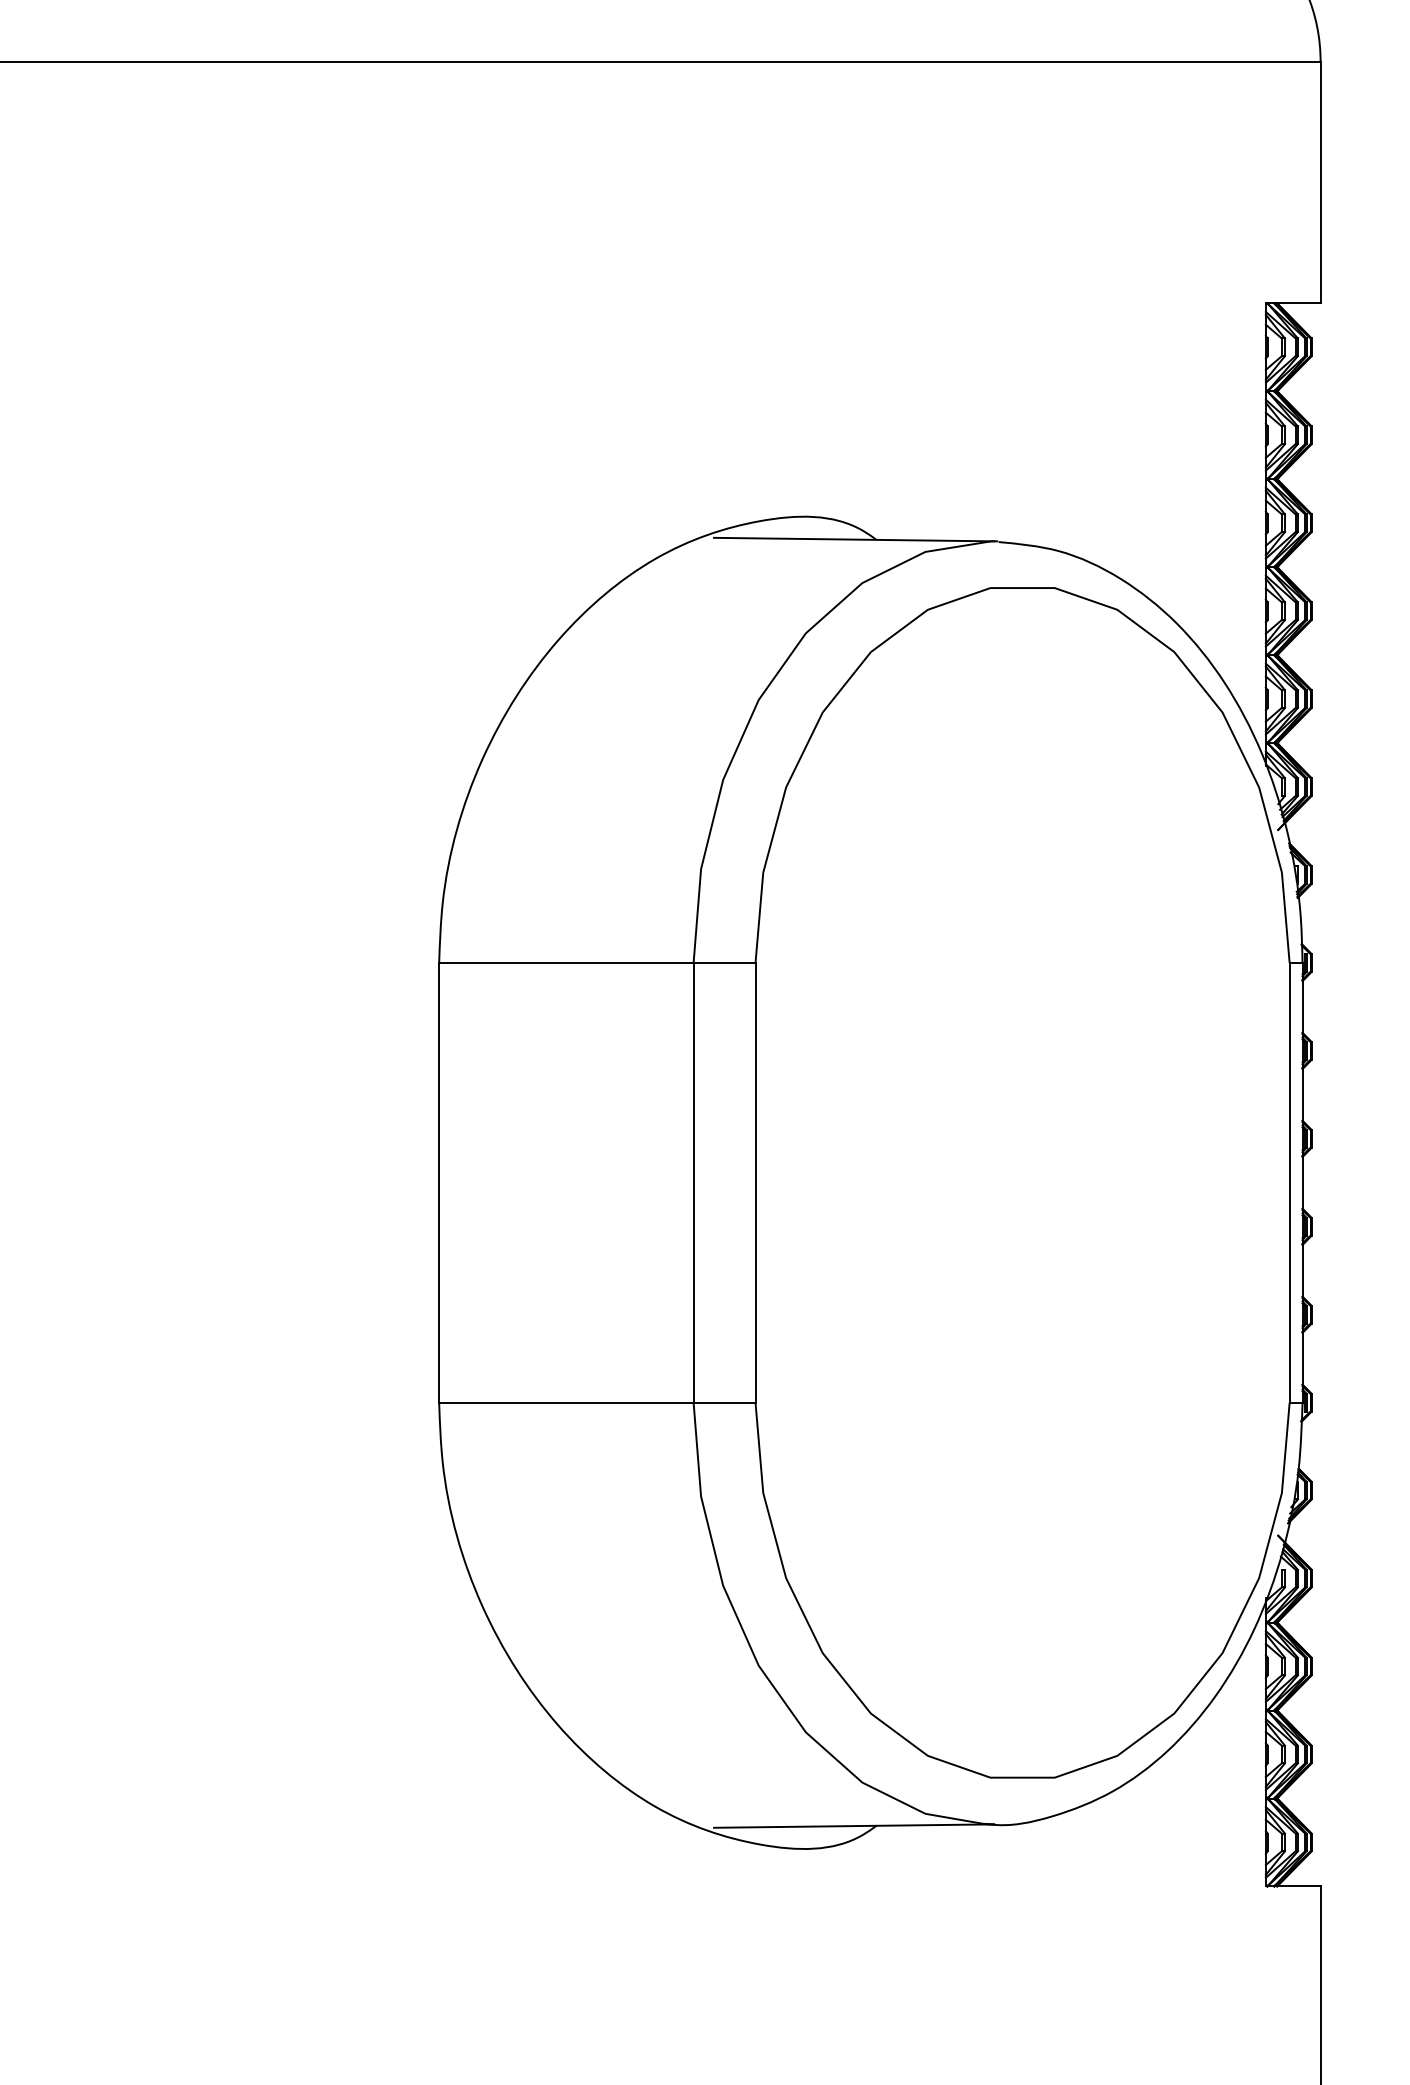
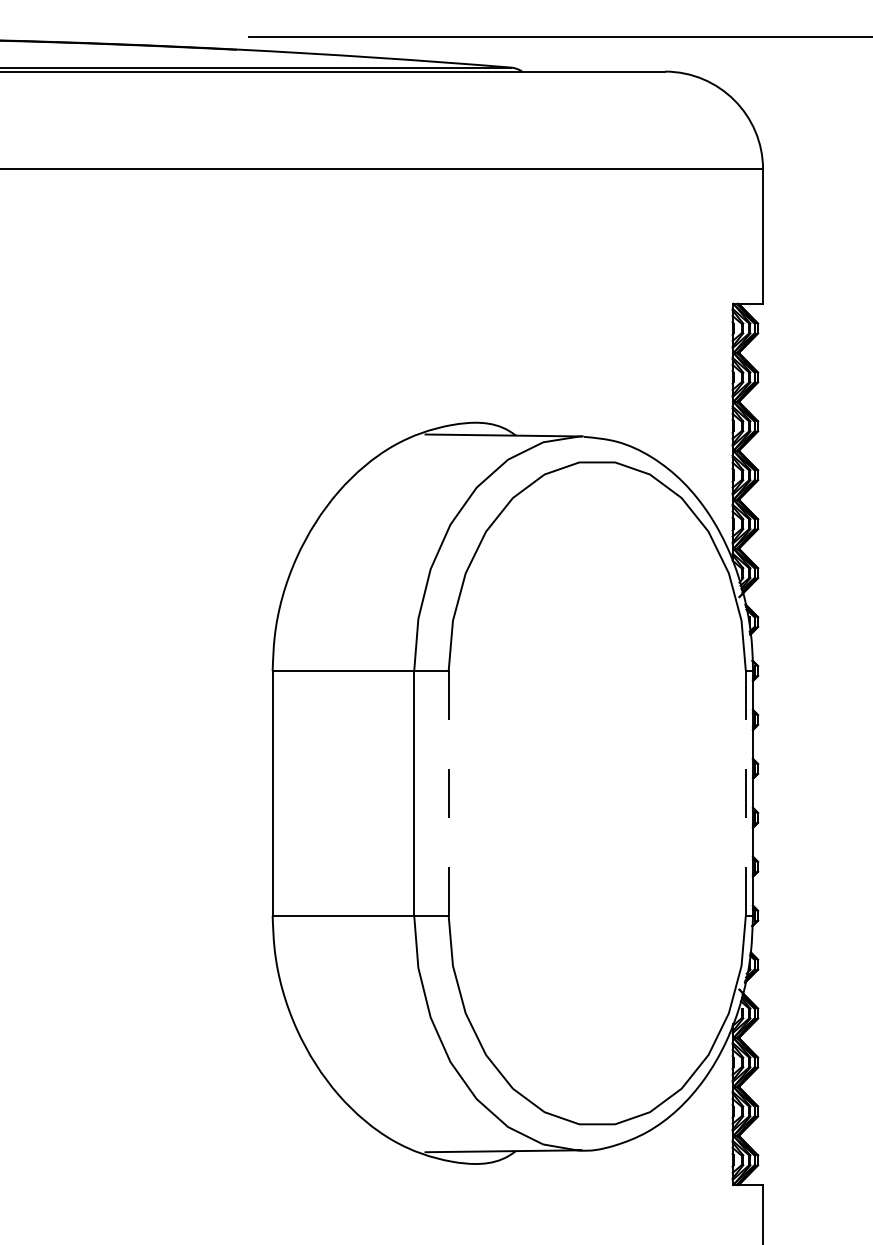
line: (1289, 1181) -> (745, 792), solid -> dashed
line: (755, 1183) -> (448, 793), solid -> dashed

